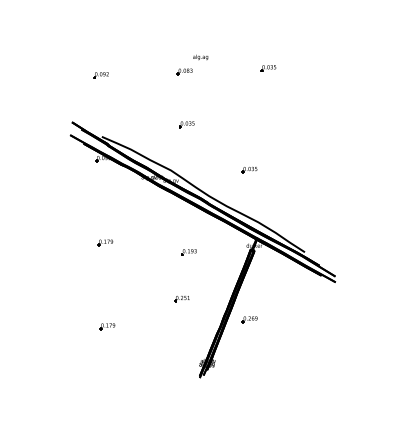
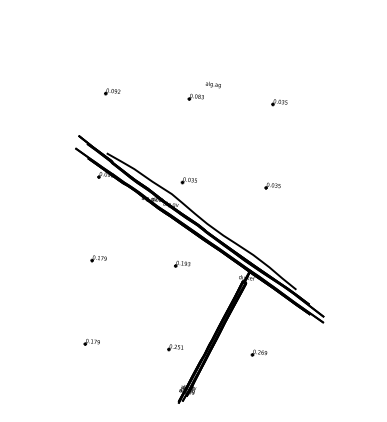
part: (186, 124) -> (188, 180), moved
part: (249, 169) -> (272, 185), moved
part: (188, 252) -> (181, 264), moved
part: (181, 299) -> (175, 348), moved
part: (249, 319) -> (258, 353), moved

